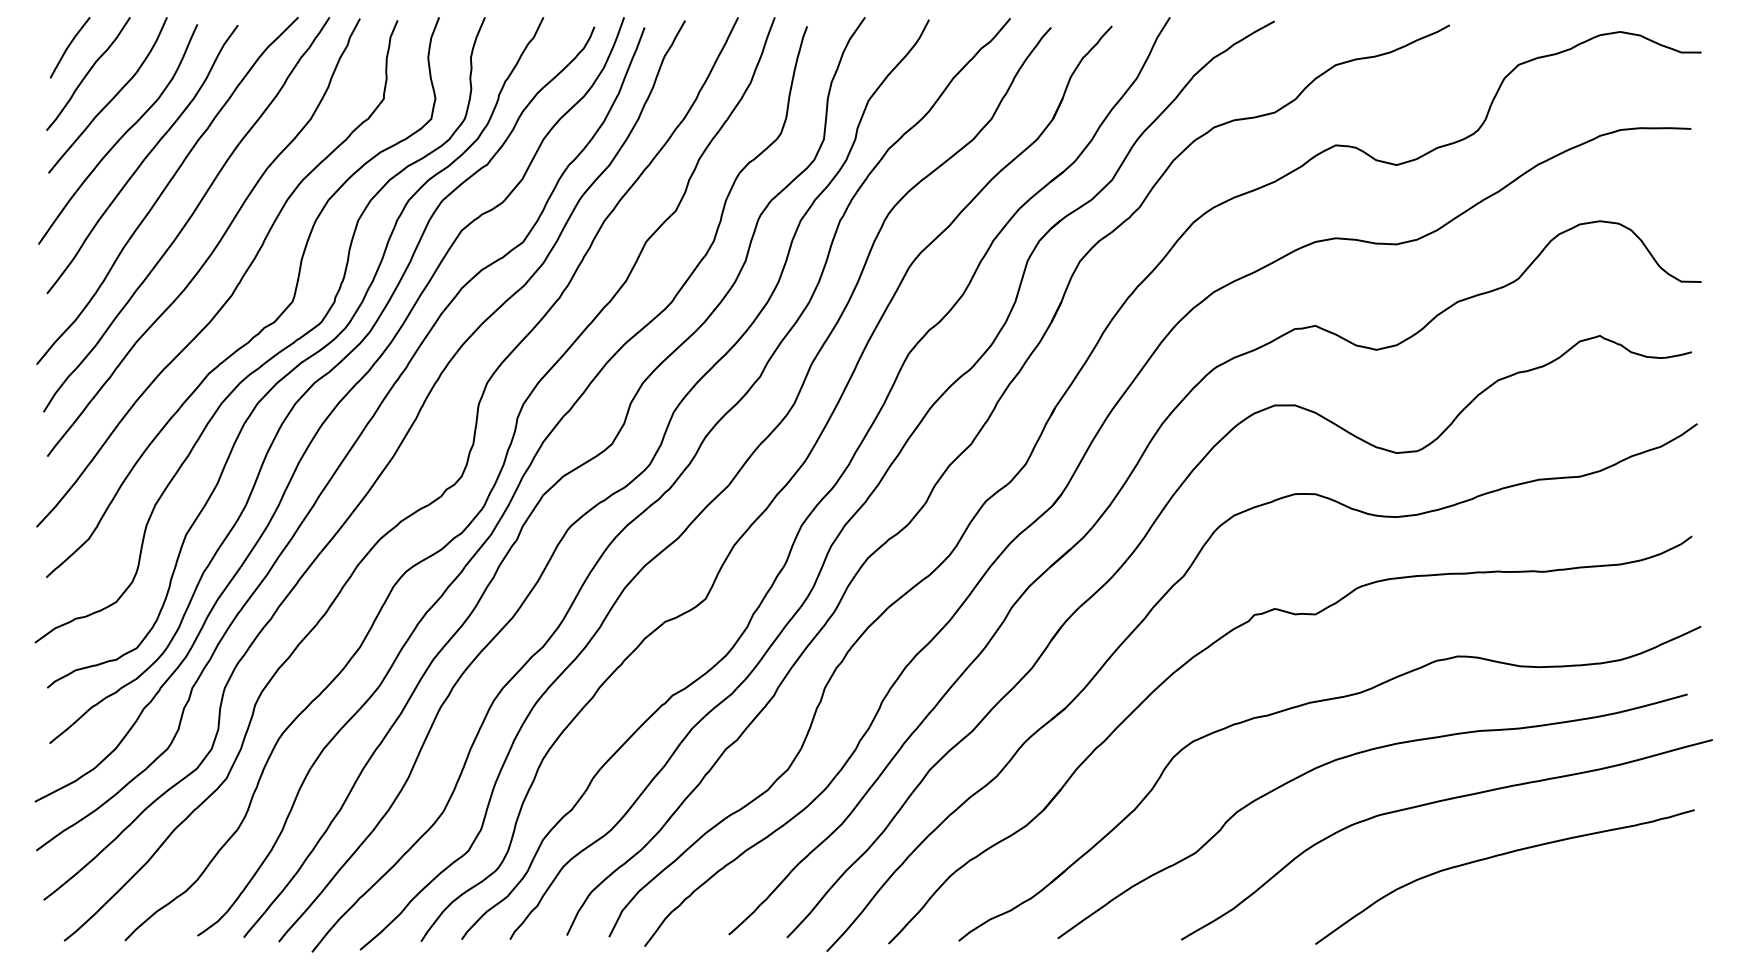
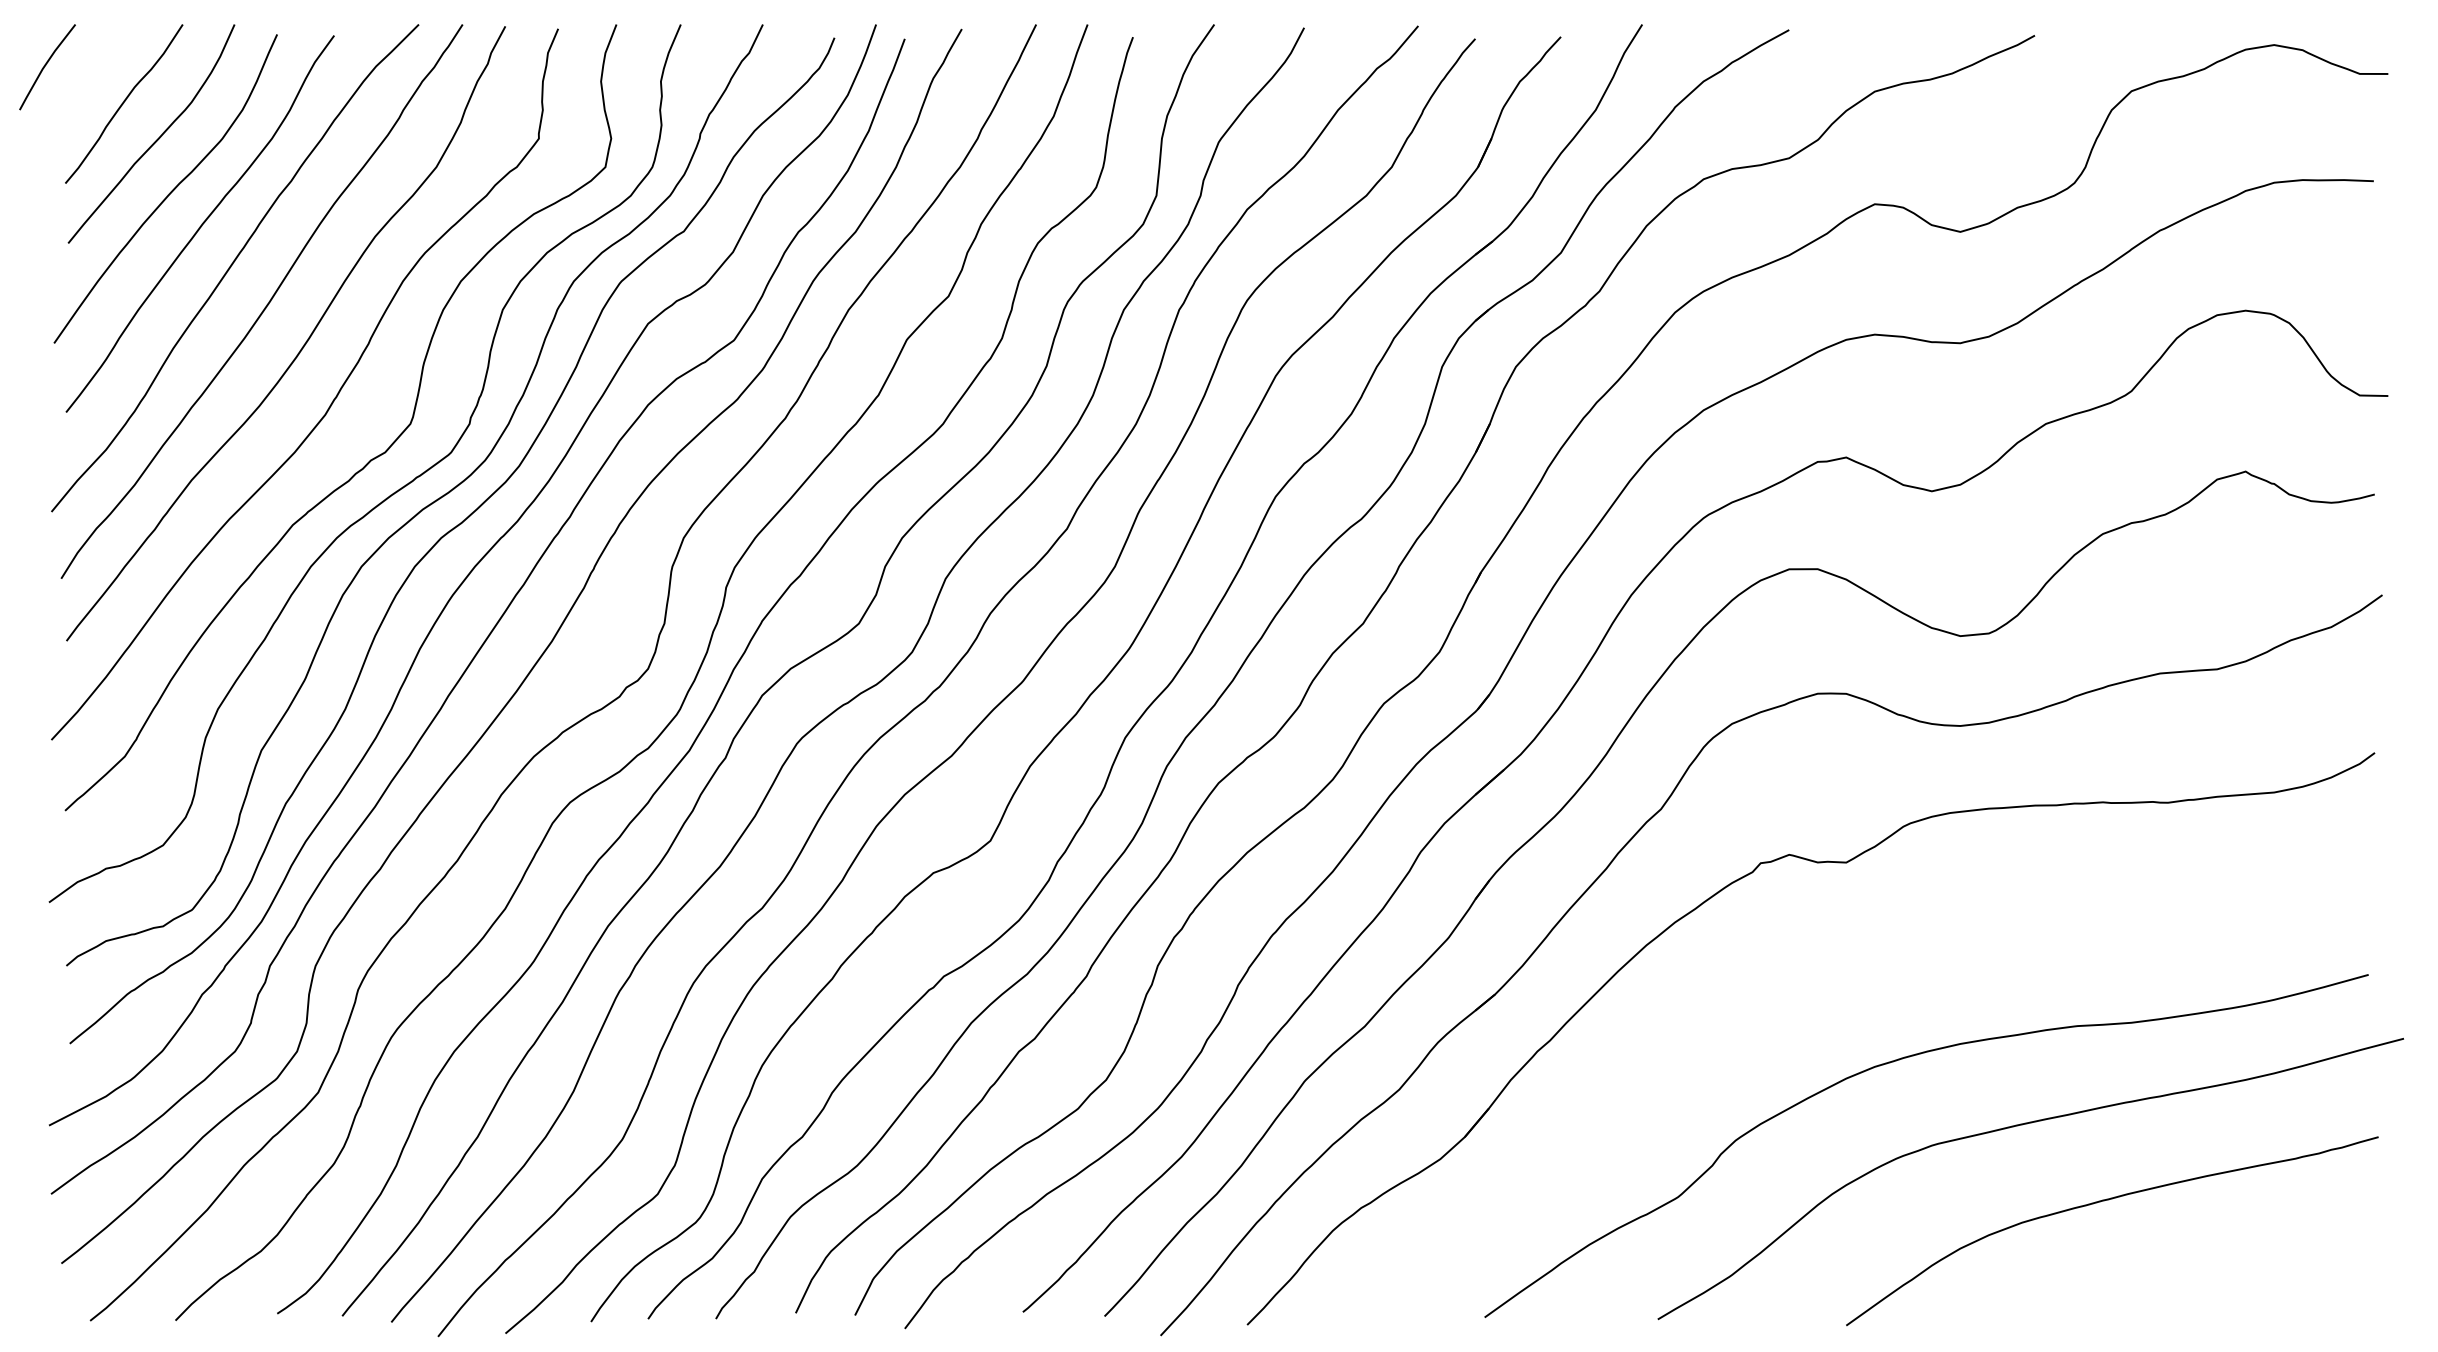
line: (69, 46) -> (46, 65), moved
part: (1315, 702) -> (1846, 986), removed

